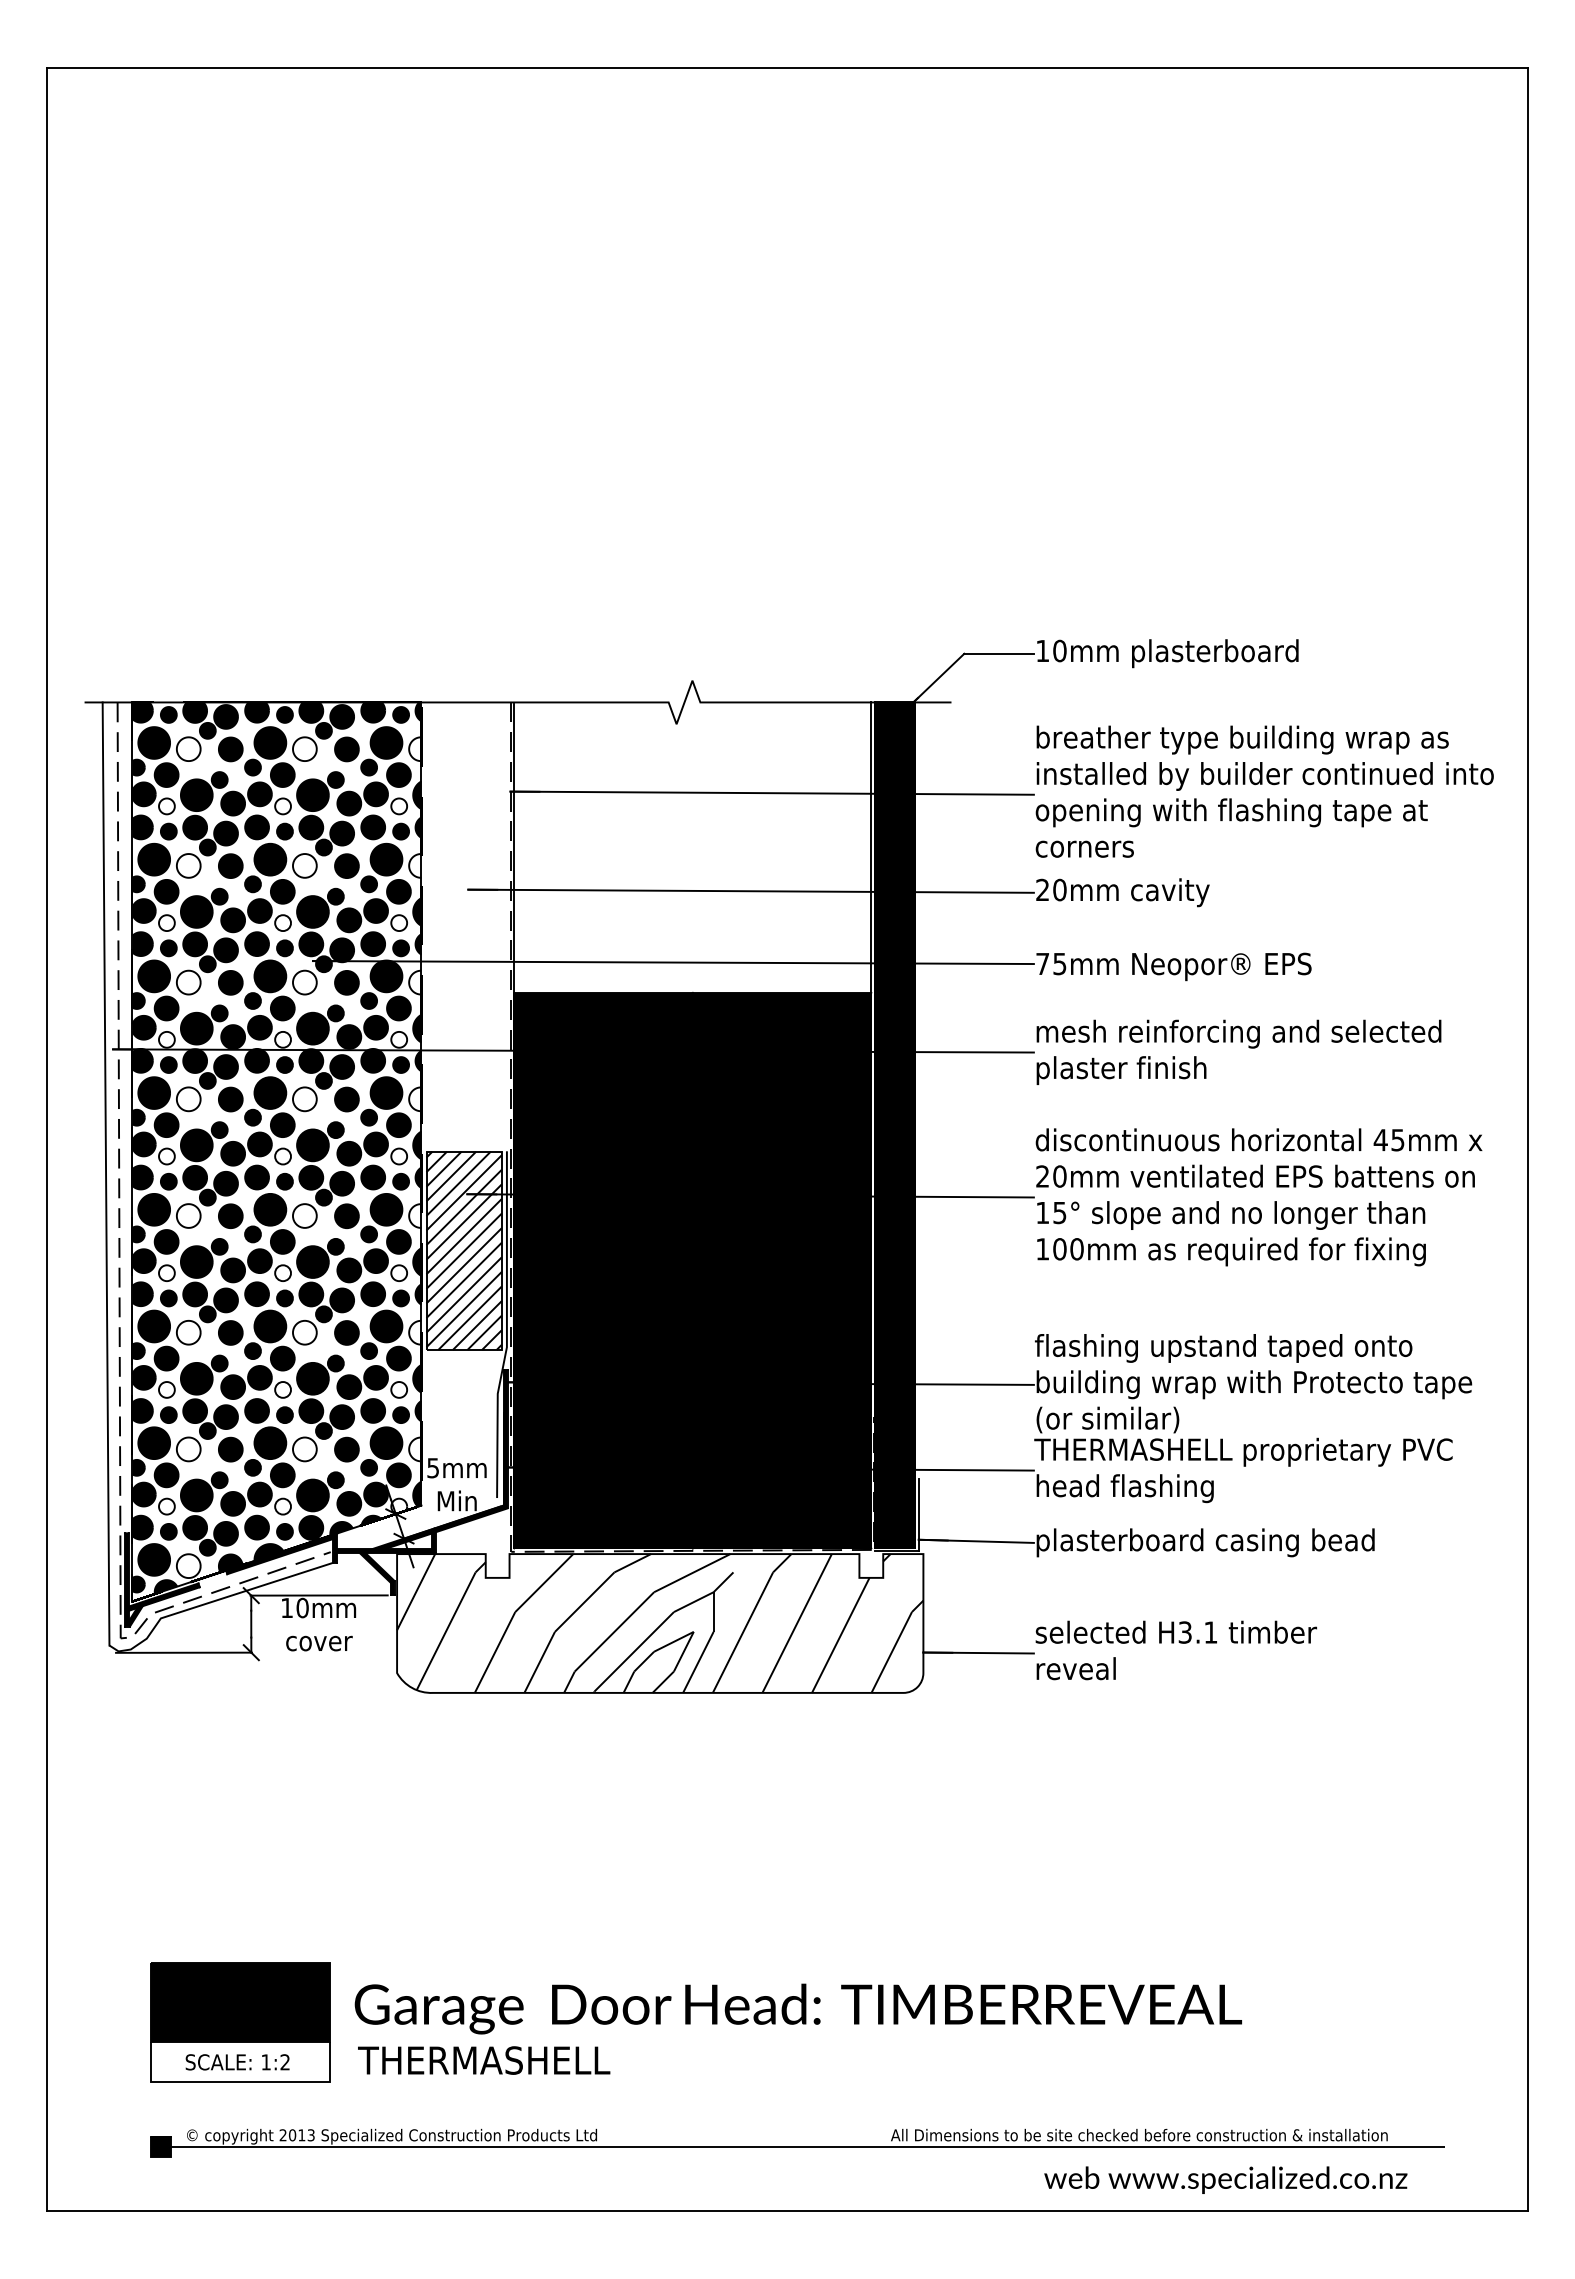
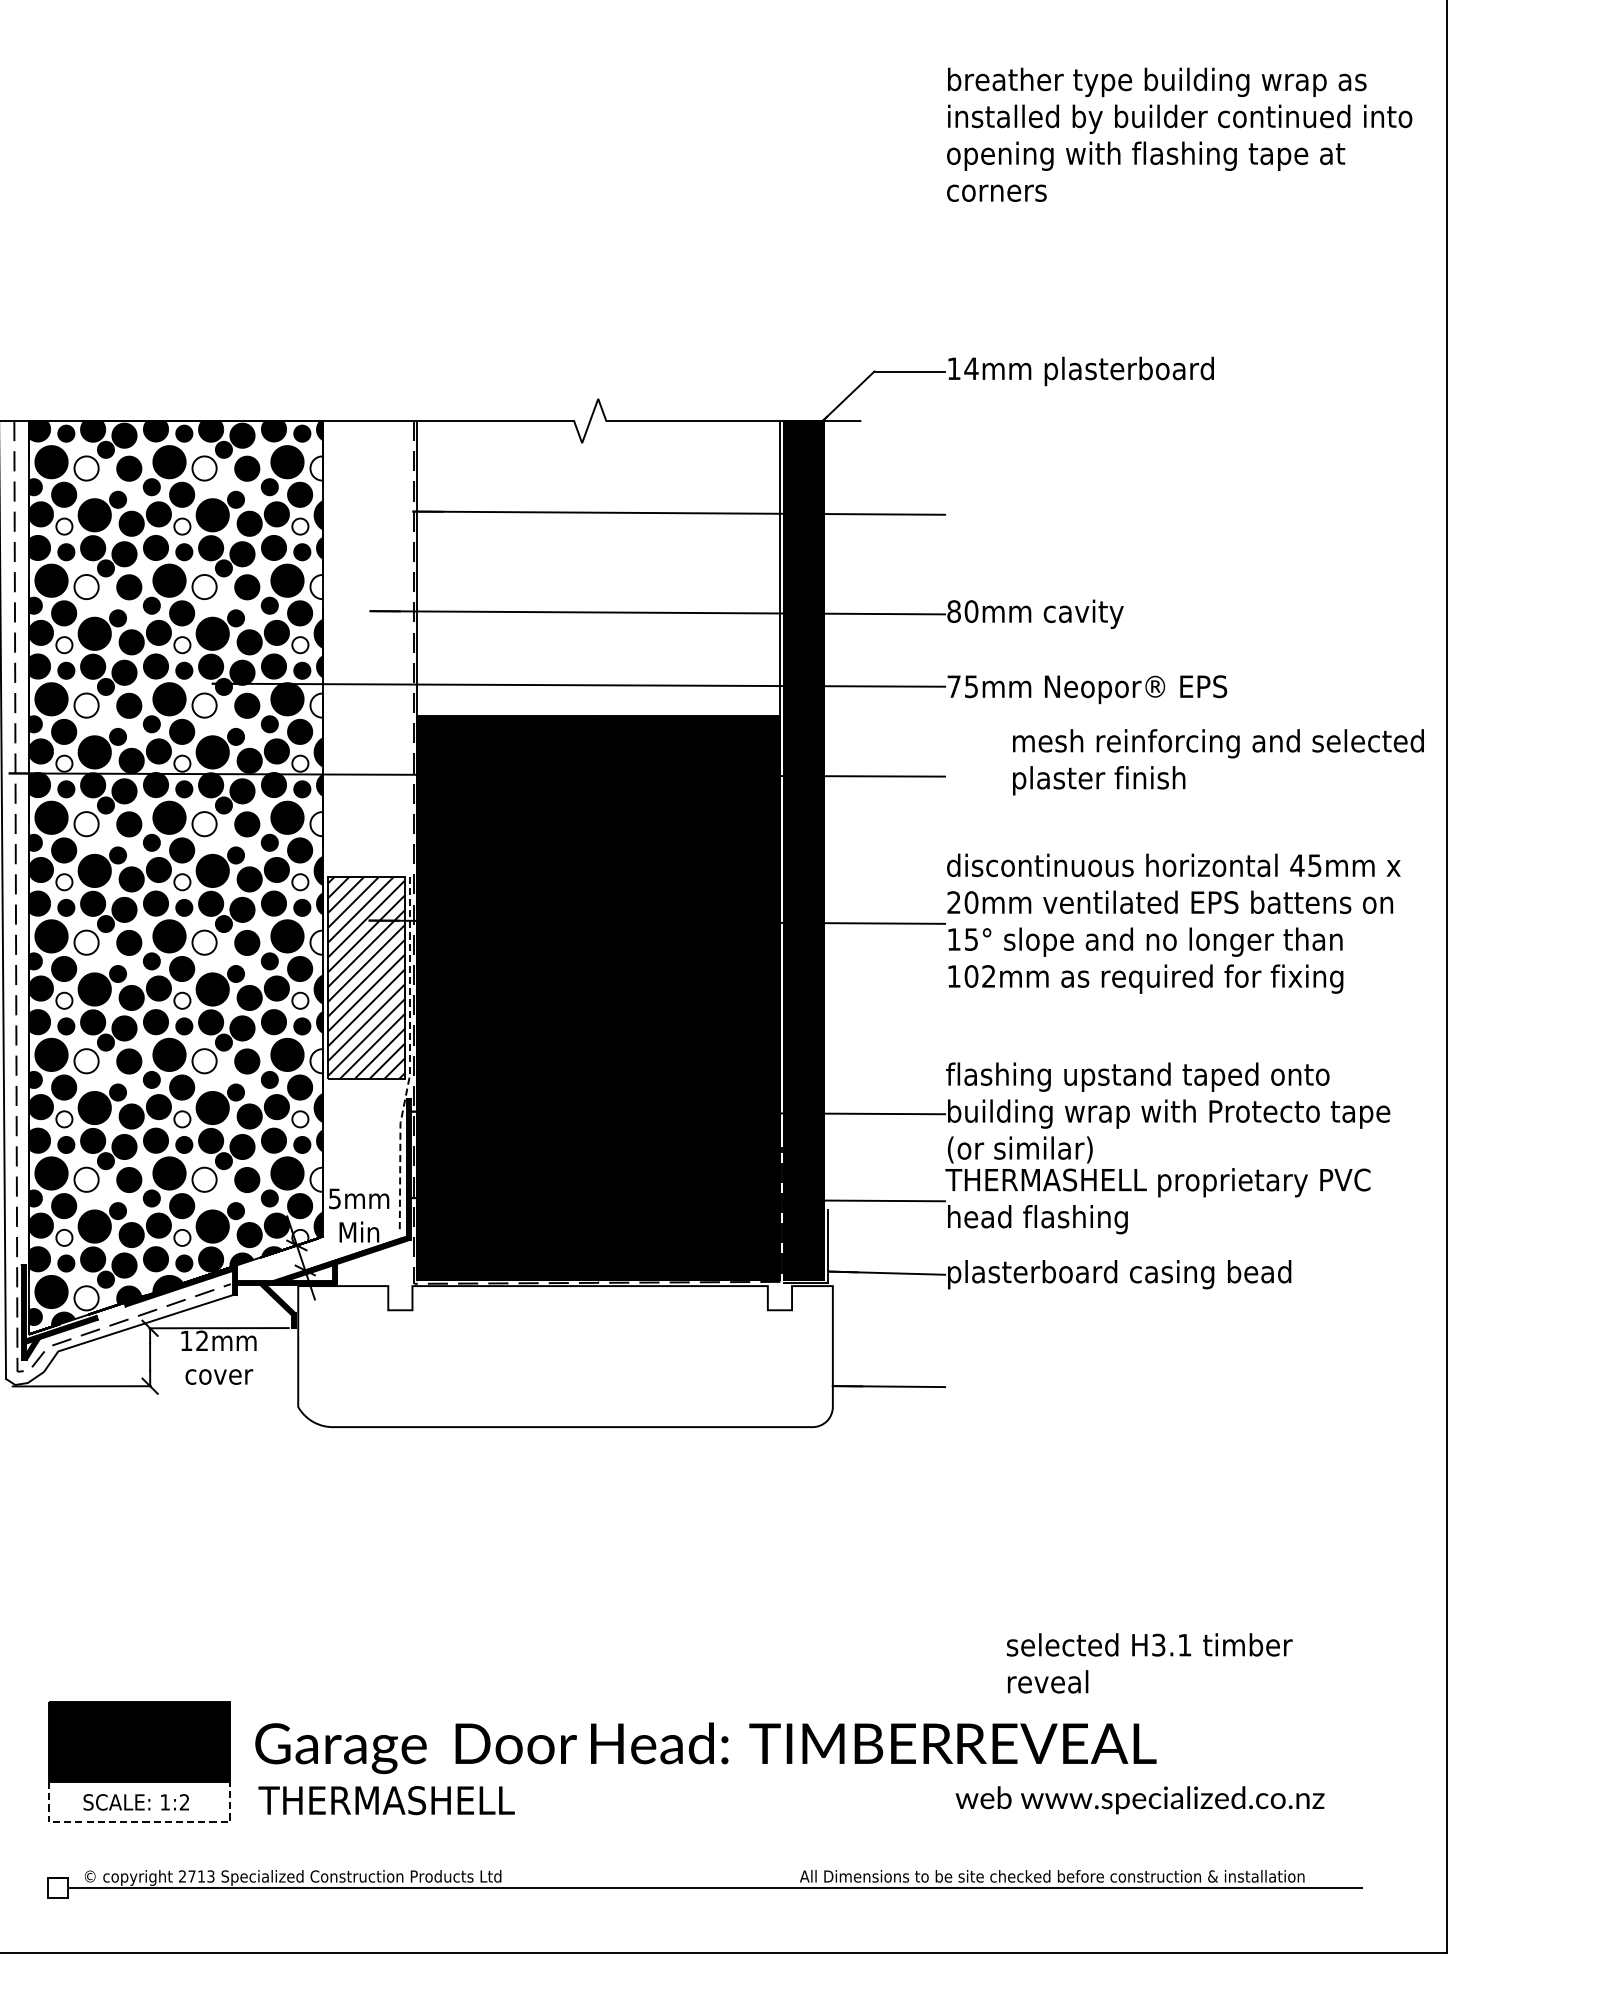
text: (1059, 650) -> (971, 368), 10mm -> 14mm
text: (1264, 791) -> (1179, 134), moved
text: (1042, 889) -> (953, 611), 20mm -> 80mm
text: (1238, 1051) -> (1217, 761), moved
text: (1076, 1249) -> (988, 976), 100mm -> 102mm
line: (506, 1326) -> (409, 1054), solid -> dashed
text: (302, 1607) -> (202, 1340), 10mm -> 12mm
hatch: (660, 1623) -> (565, 1356), removed
text: (1175, 1650) -> (1148, 1663), moved
line: (241, 2082) -> (140, 1822), solid -> dashed
text: (292, 2135) -> (191, 1876), 2013 -> 2713
fill: (160, 2146) -> (57, 1887), removed
text: (1225, 2179) -> (1139, 1799), moved

